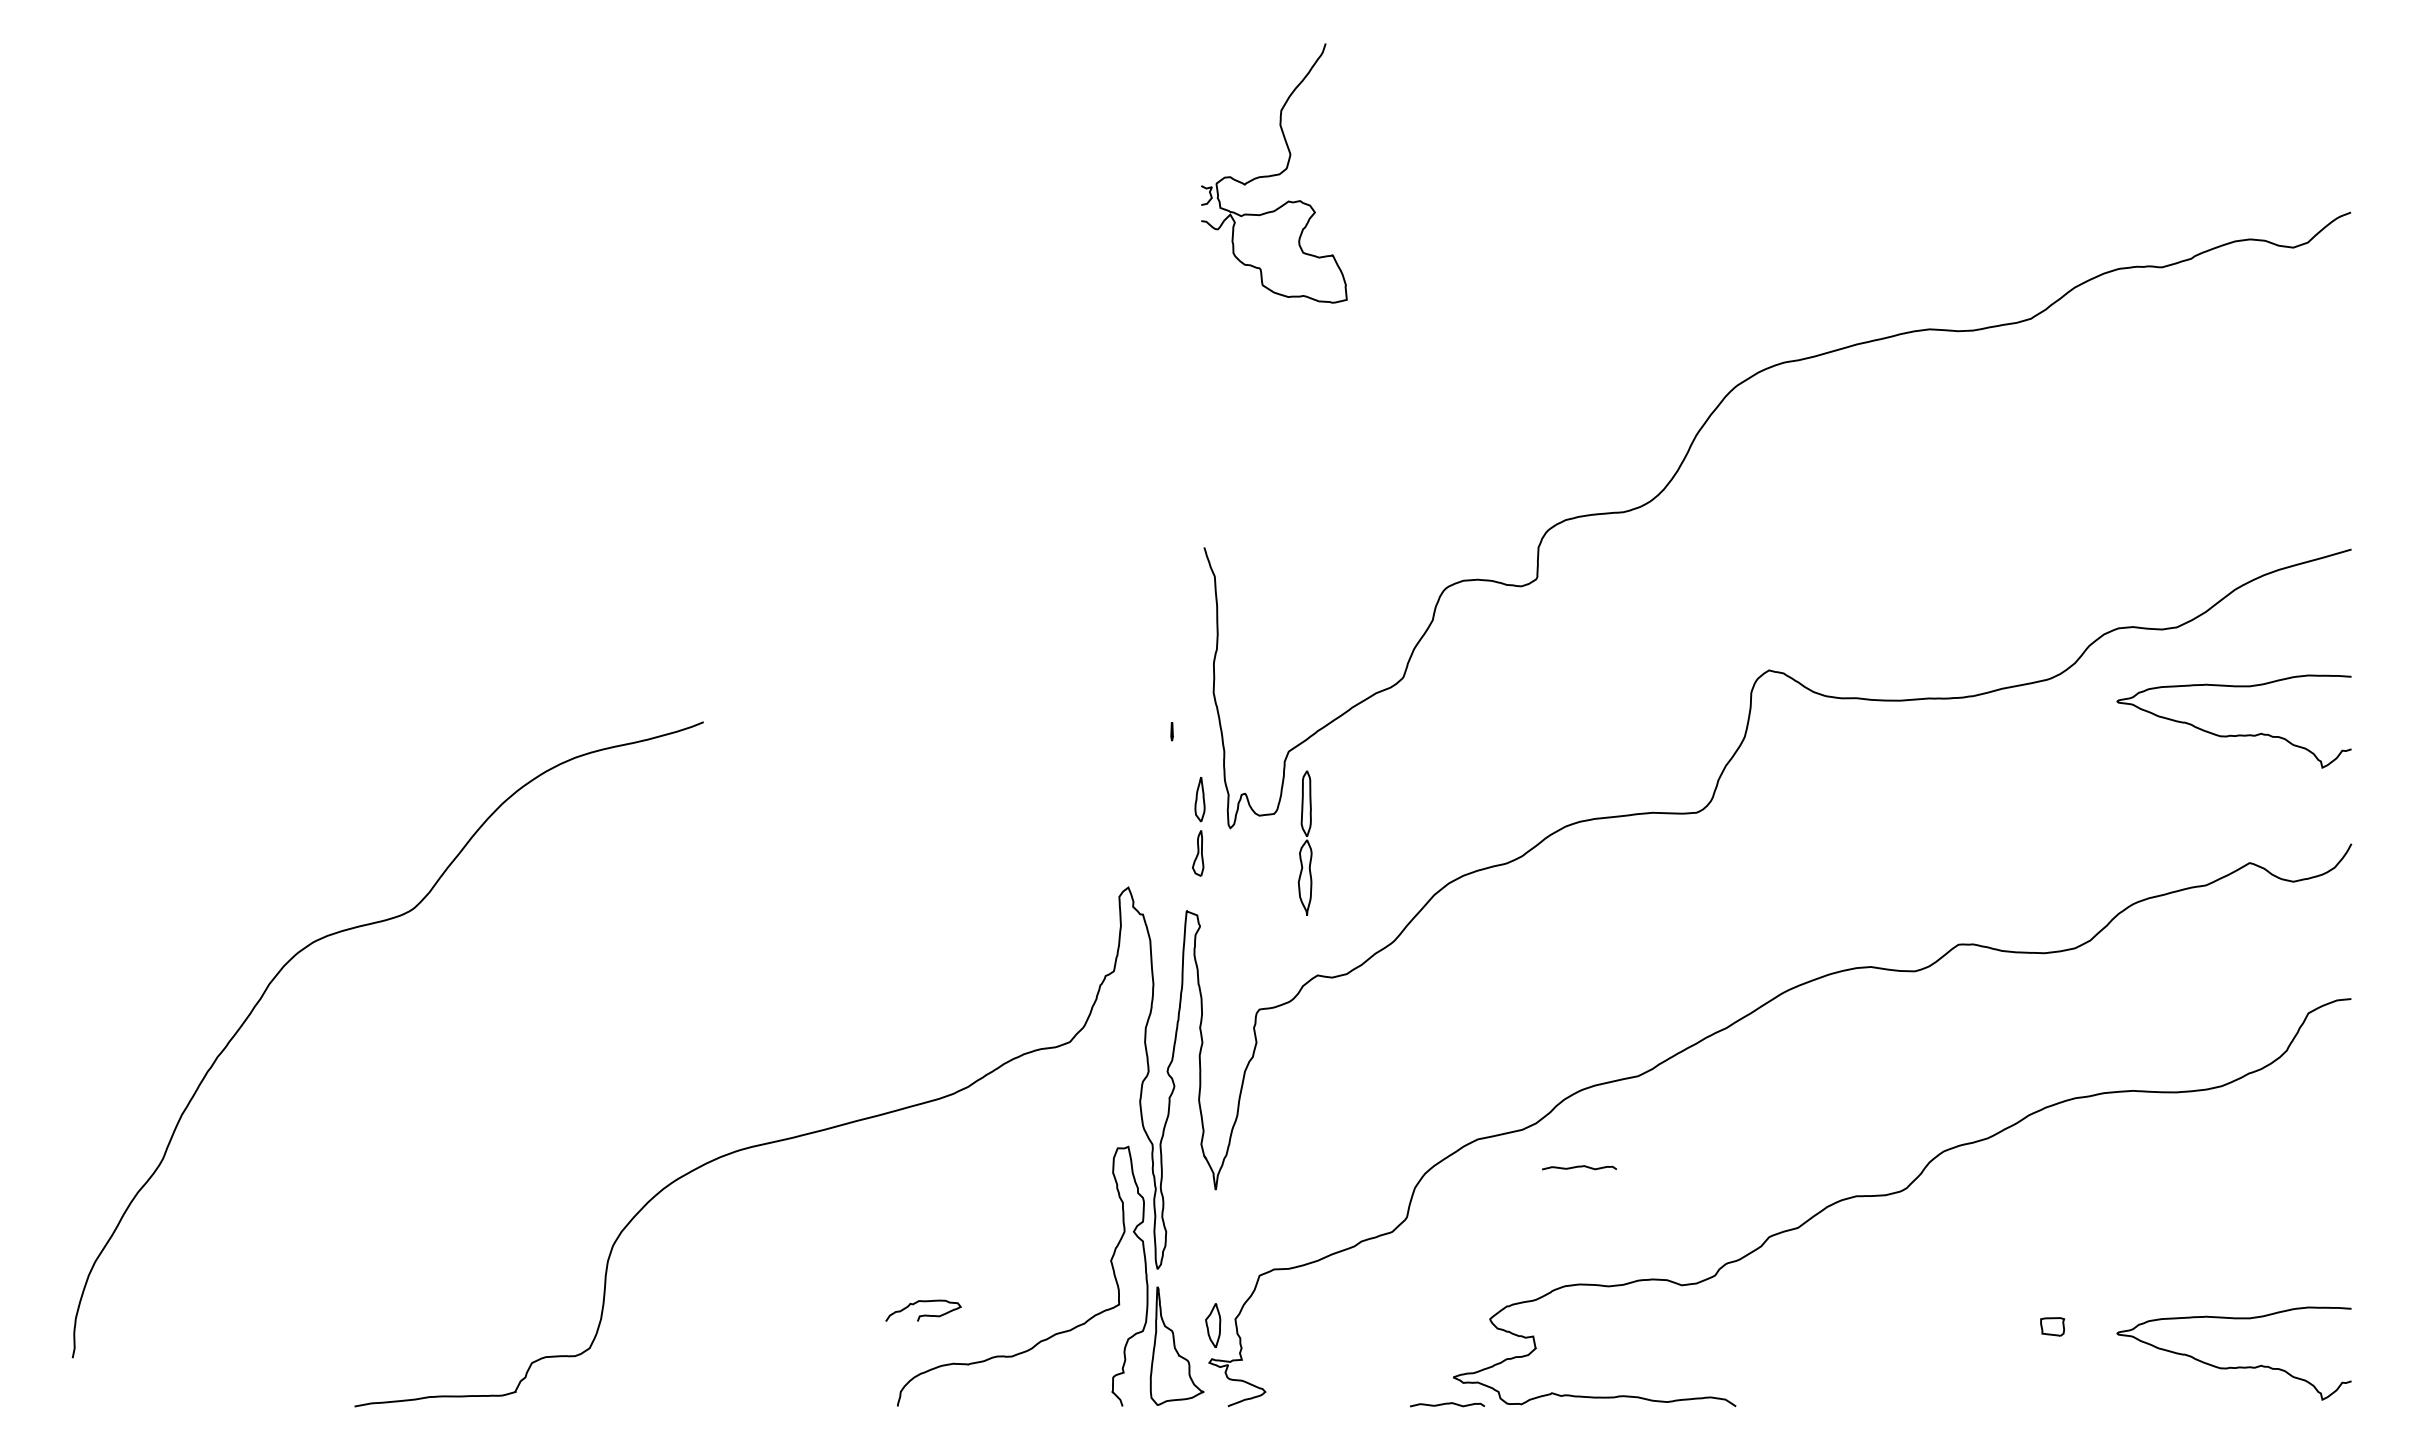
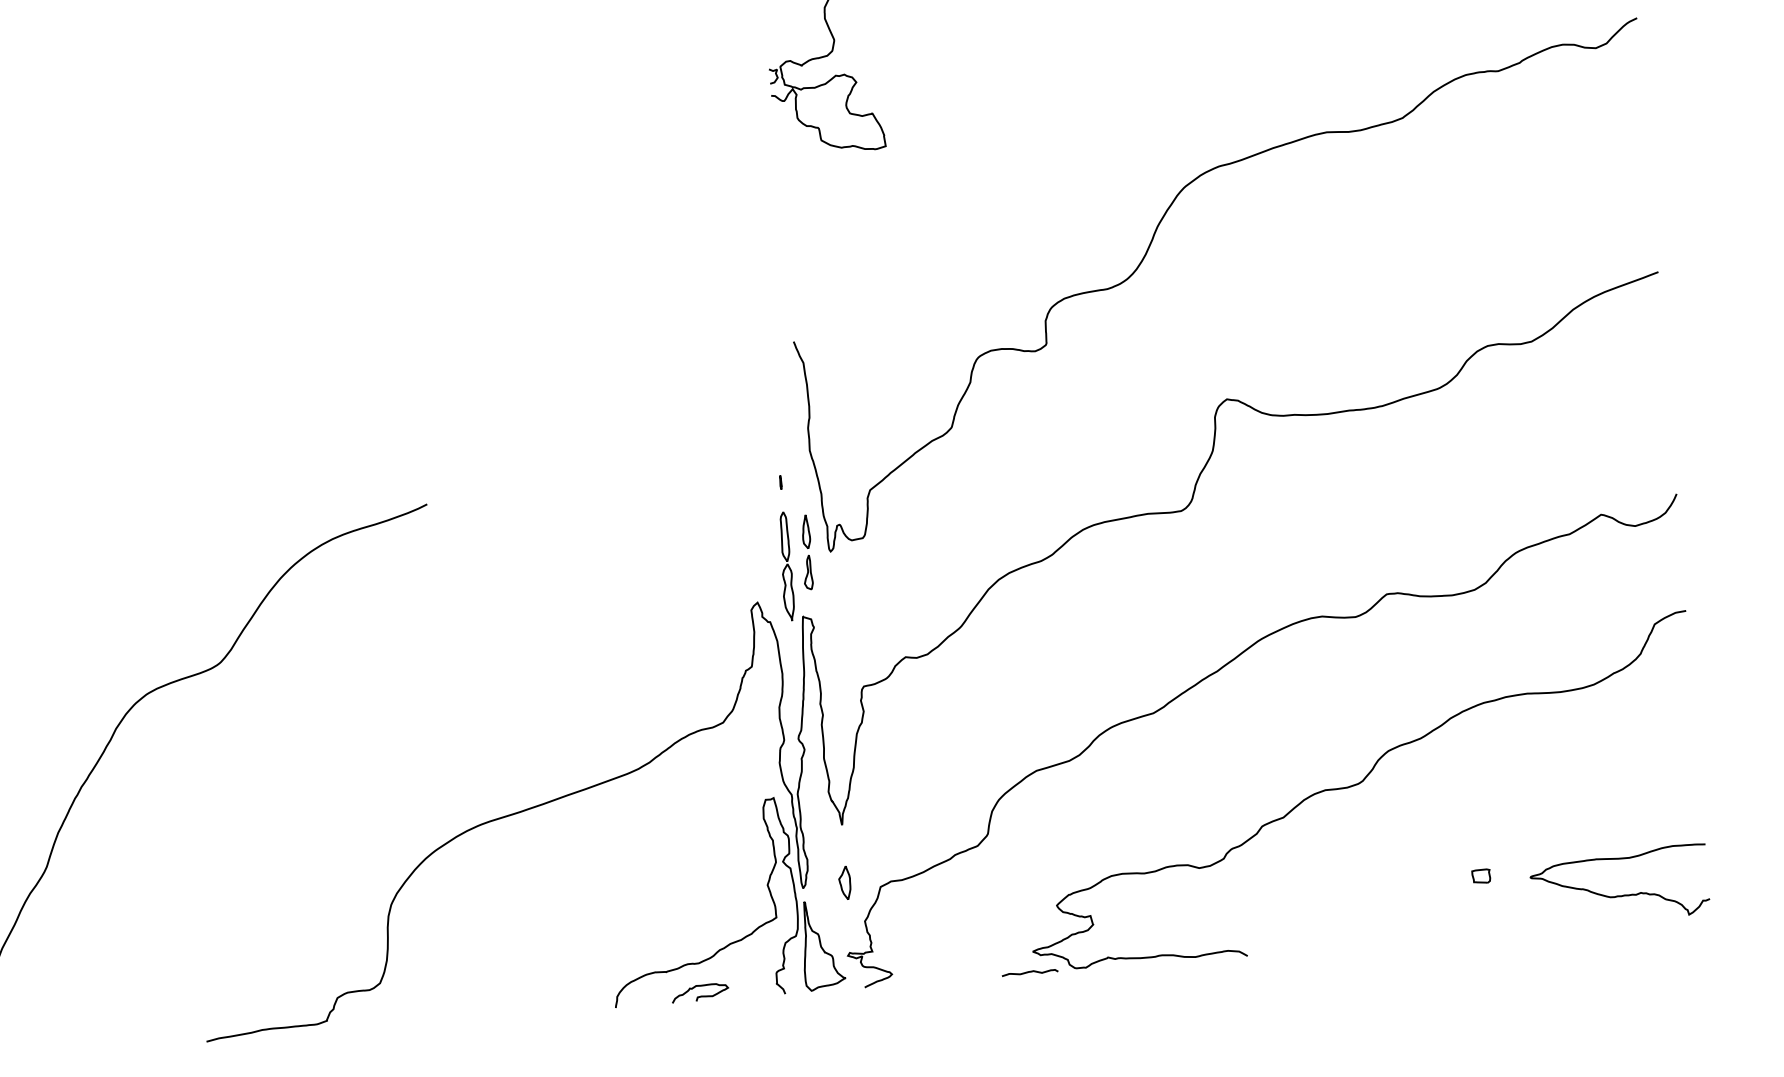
curve: (2230, 734) -> (1578, 419), removed
part: (1304, 842) -> (785, 566), moved
curve: (1579, 1167) -> (1114, 785), removed
curve: (923, 1314) -> (700, 995), moved
part: (1213, 1325) -> (845, 882), moved

